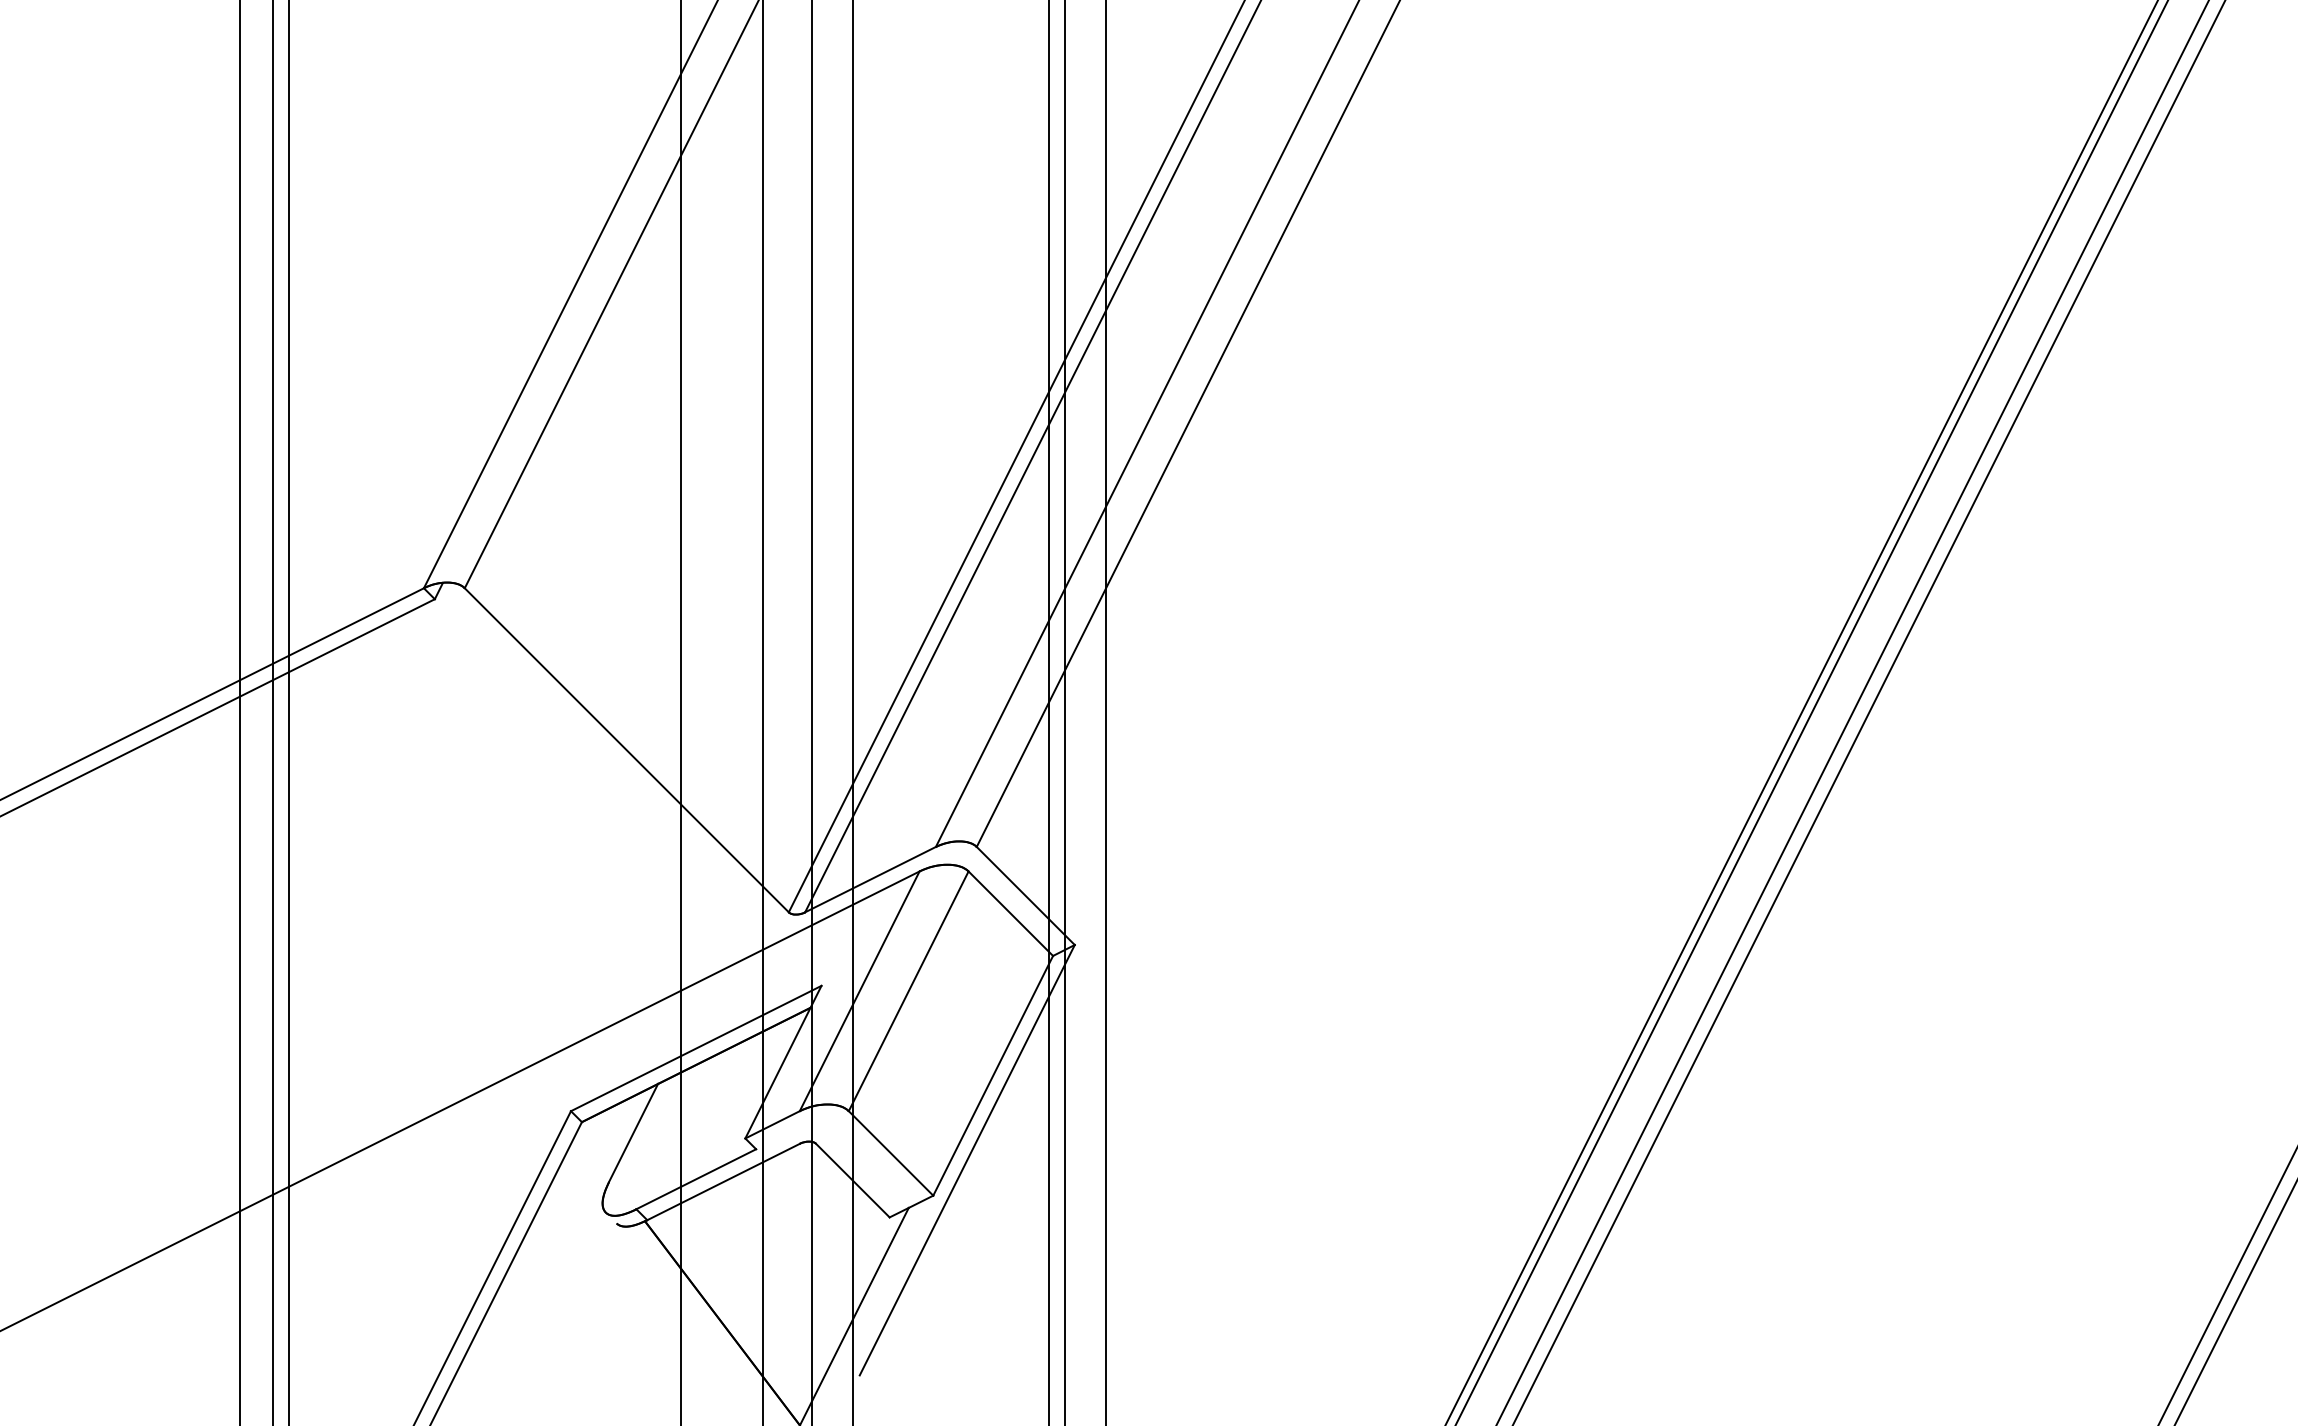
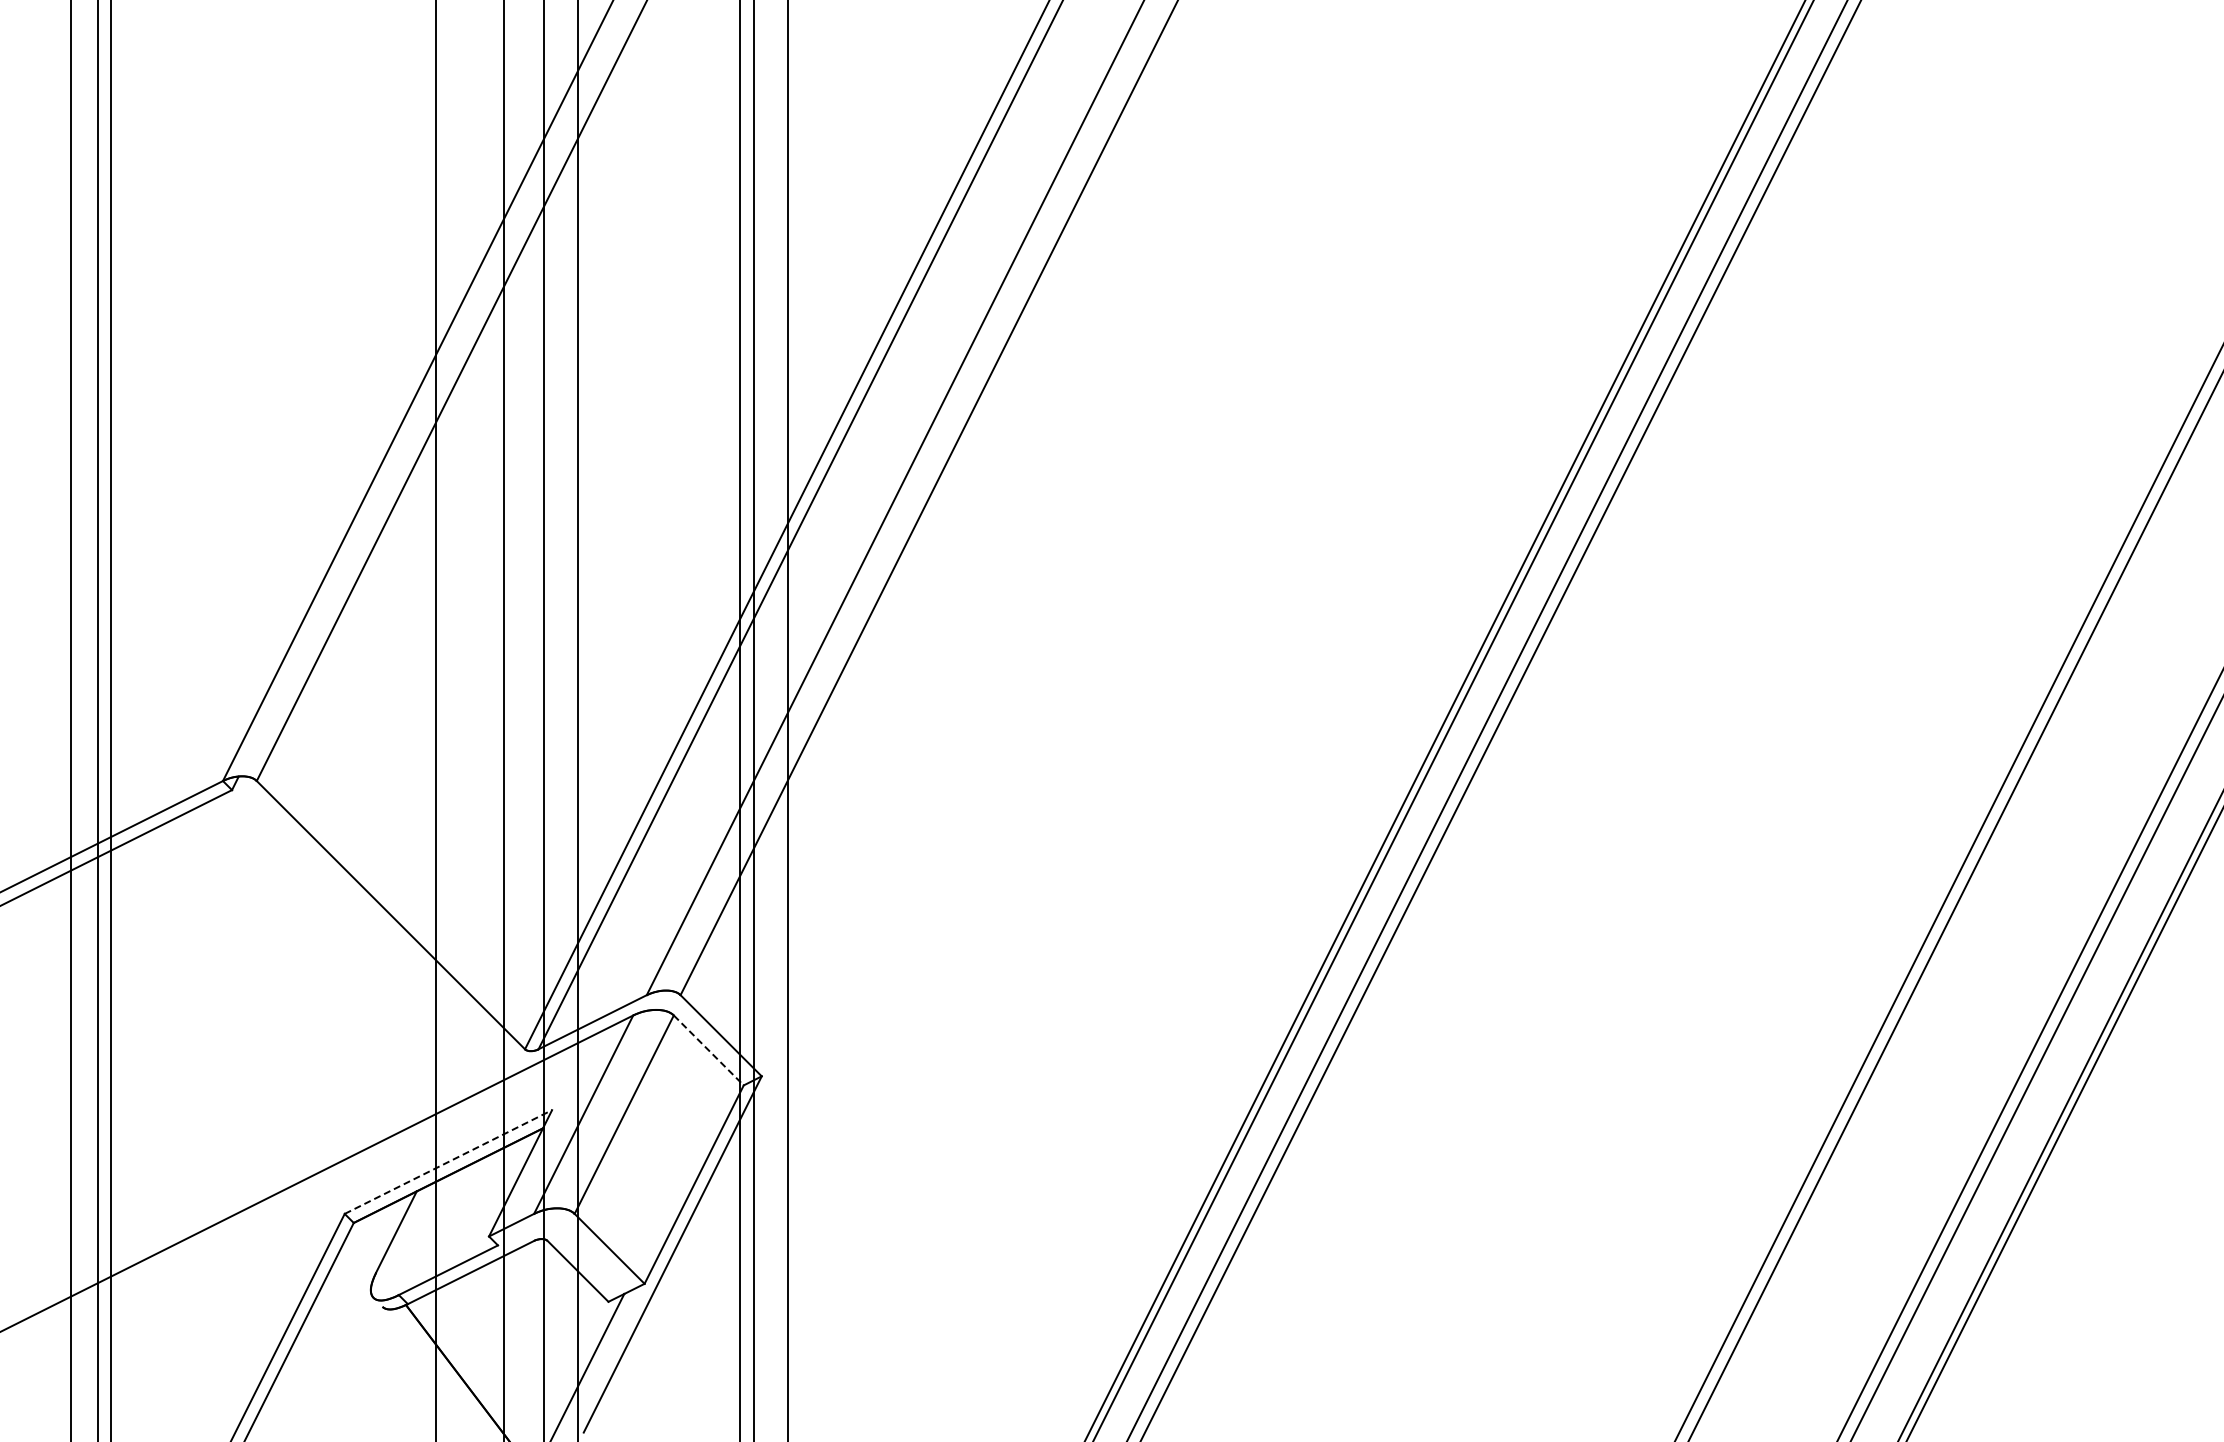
line: (1011, 913) -> (709, 1050), solid -> dashed
line: (696, 1049) -> (448, 1162), solid -> dashed

